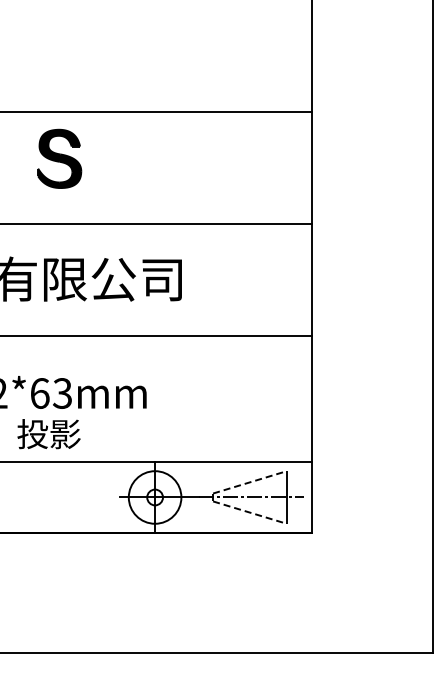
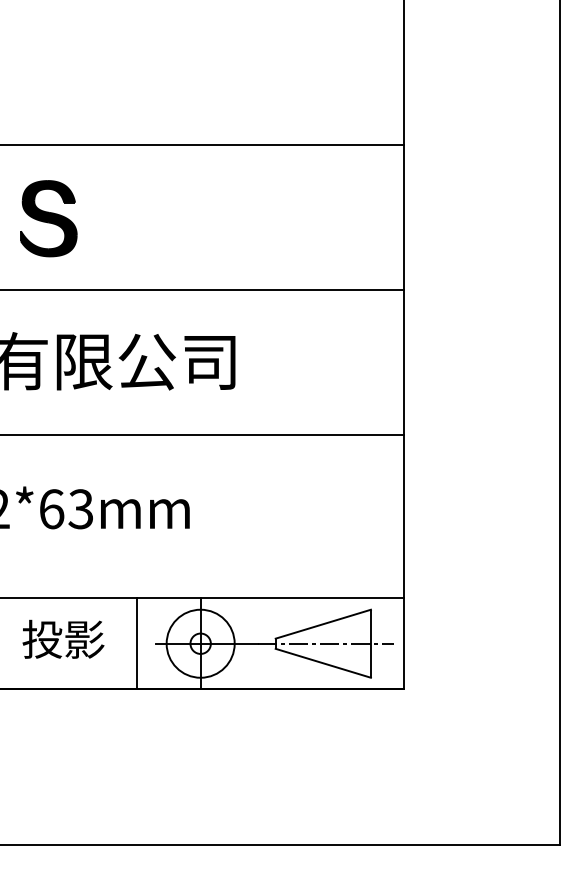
part: (59, 158) -> (48, 218), moved
text: (48, 434) -> (62, 639), moved
line: (250, 482) -> (324, 624), dashed -> solid
line: (105, 497) -> (136, 643), added
line: (250, 512) -> (324, 663), dashed -> solid

